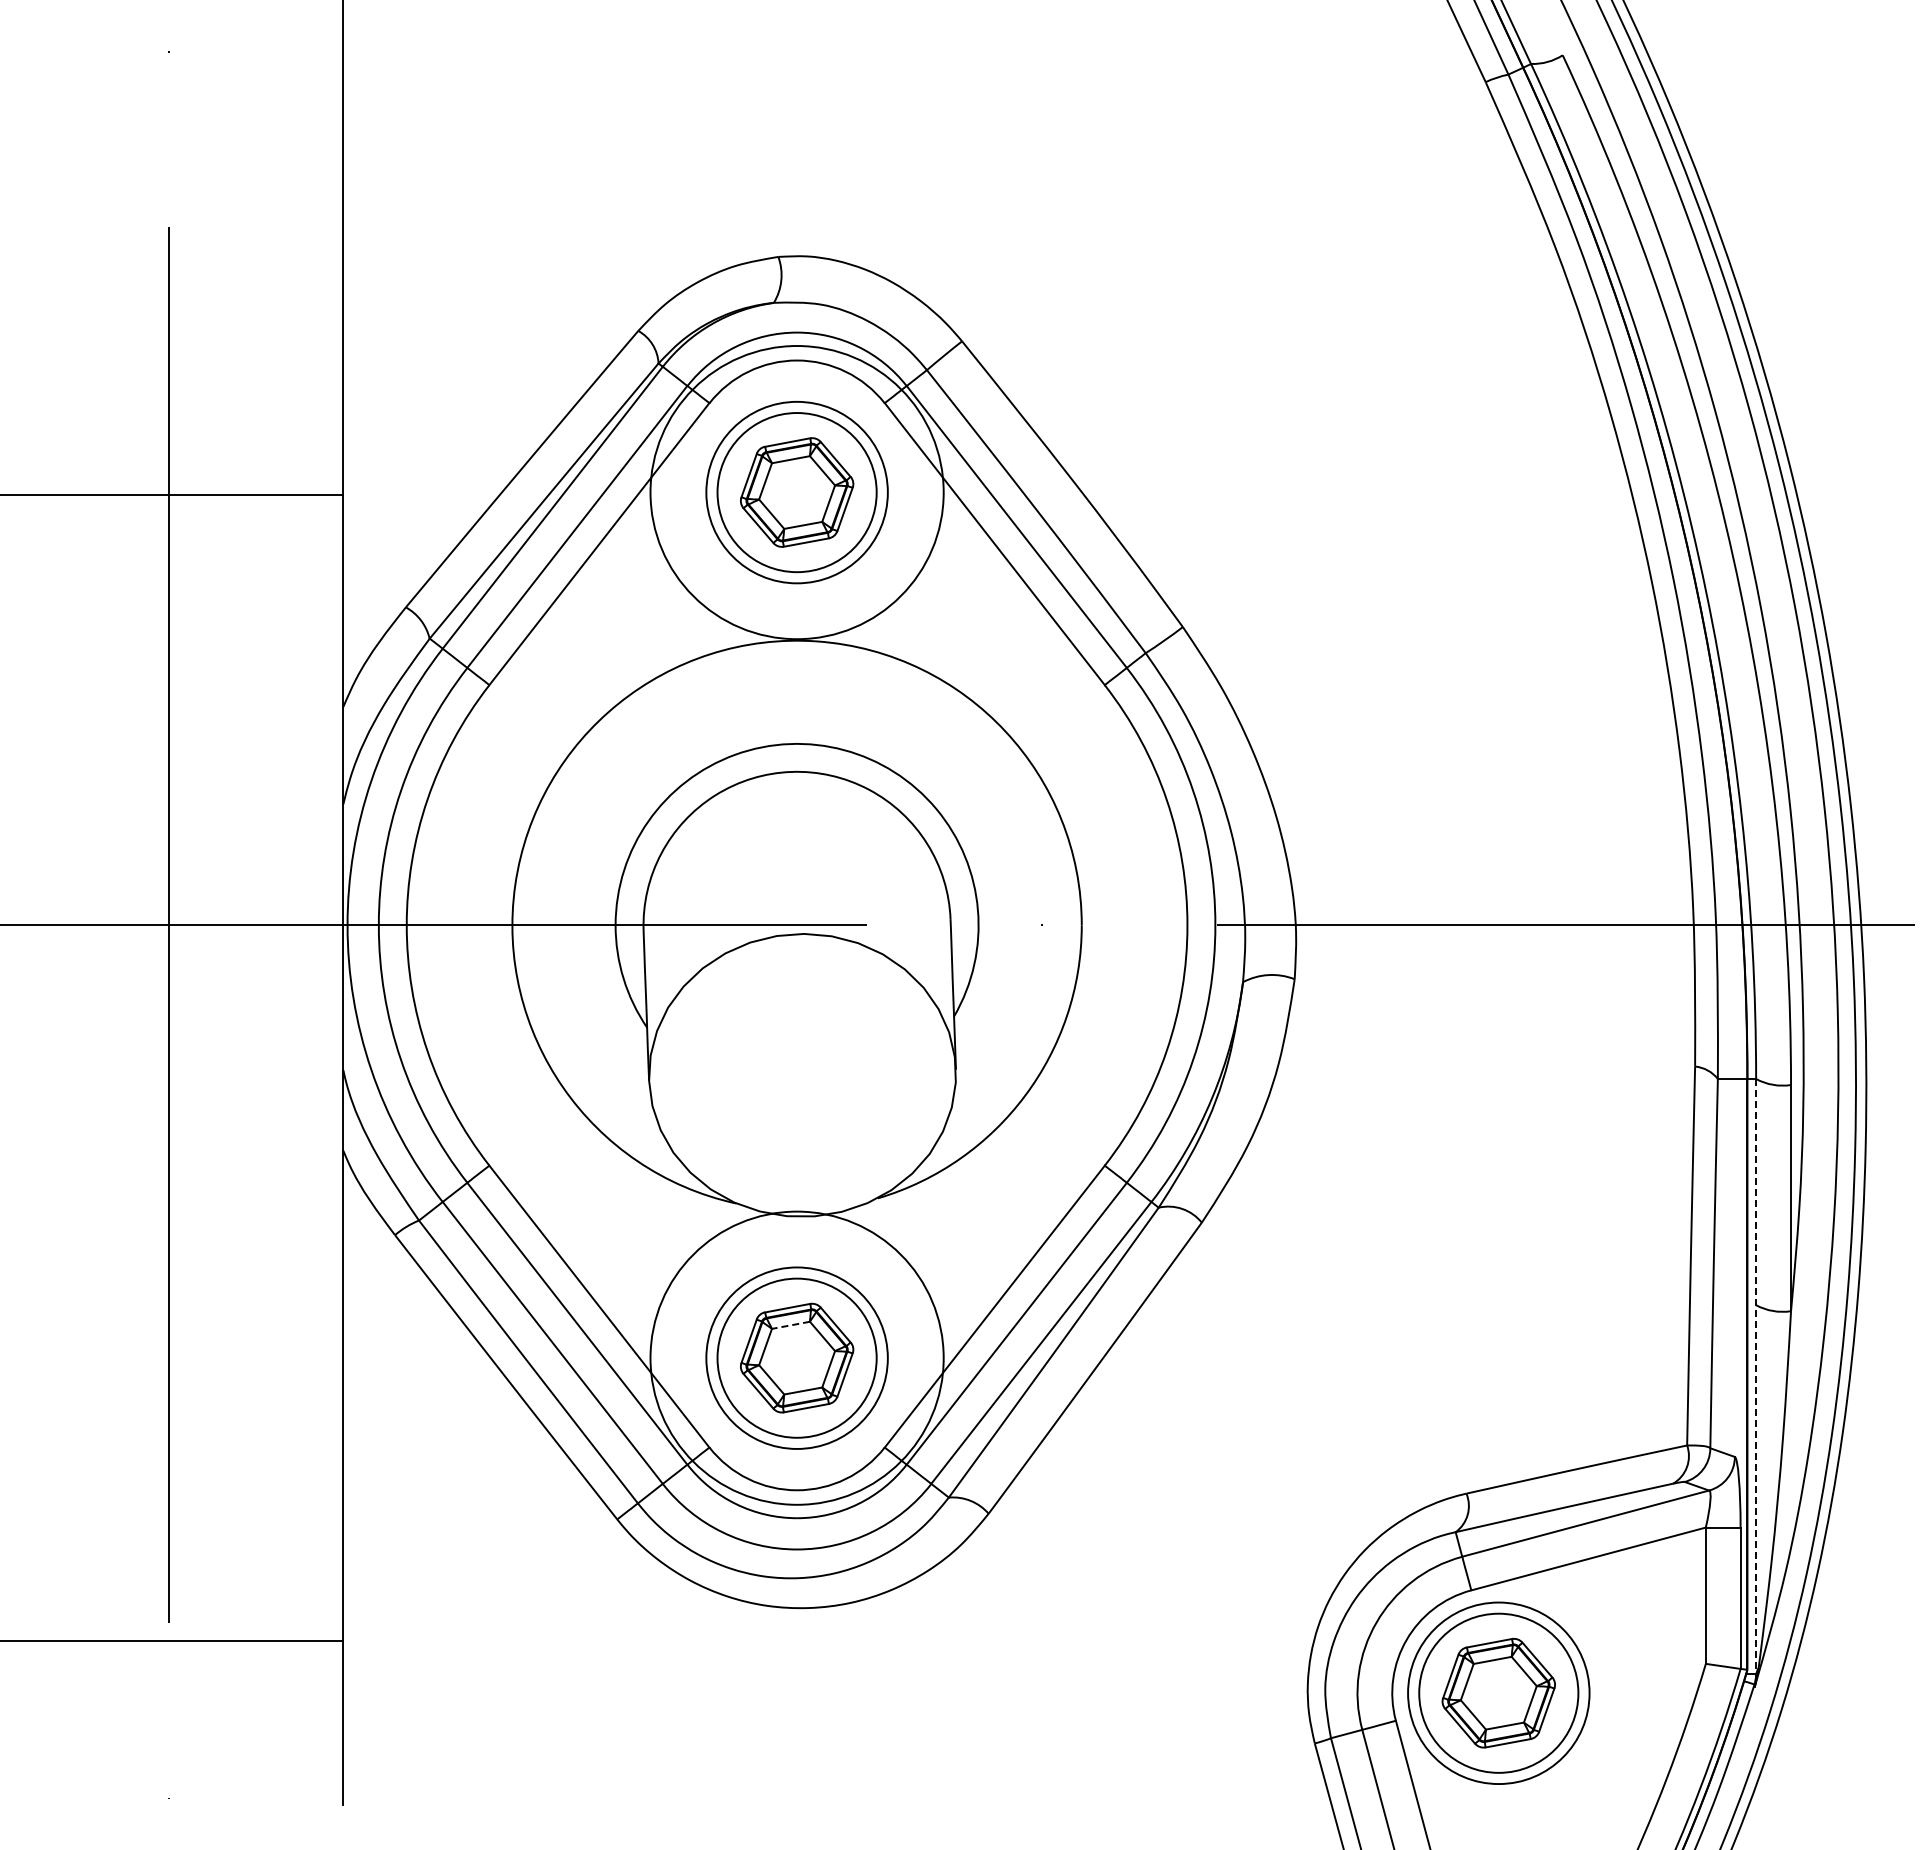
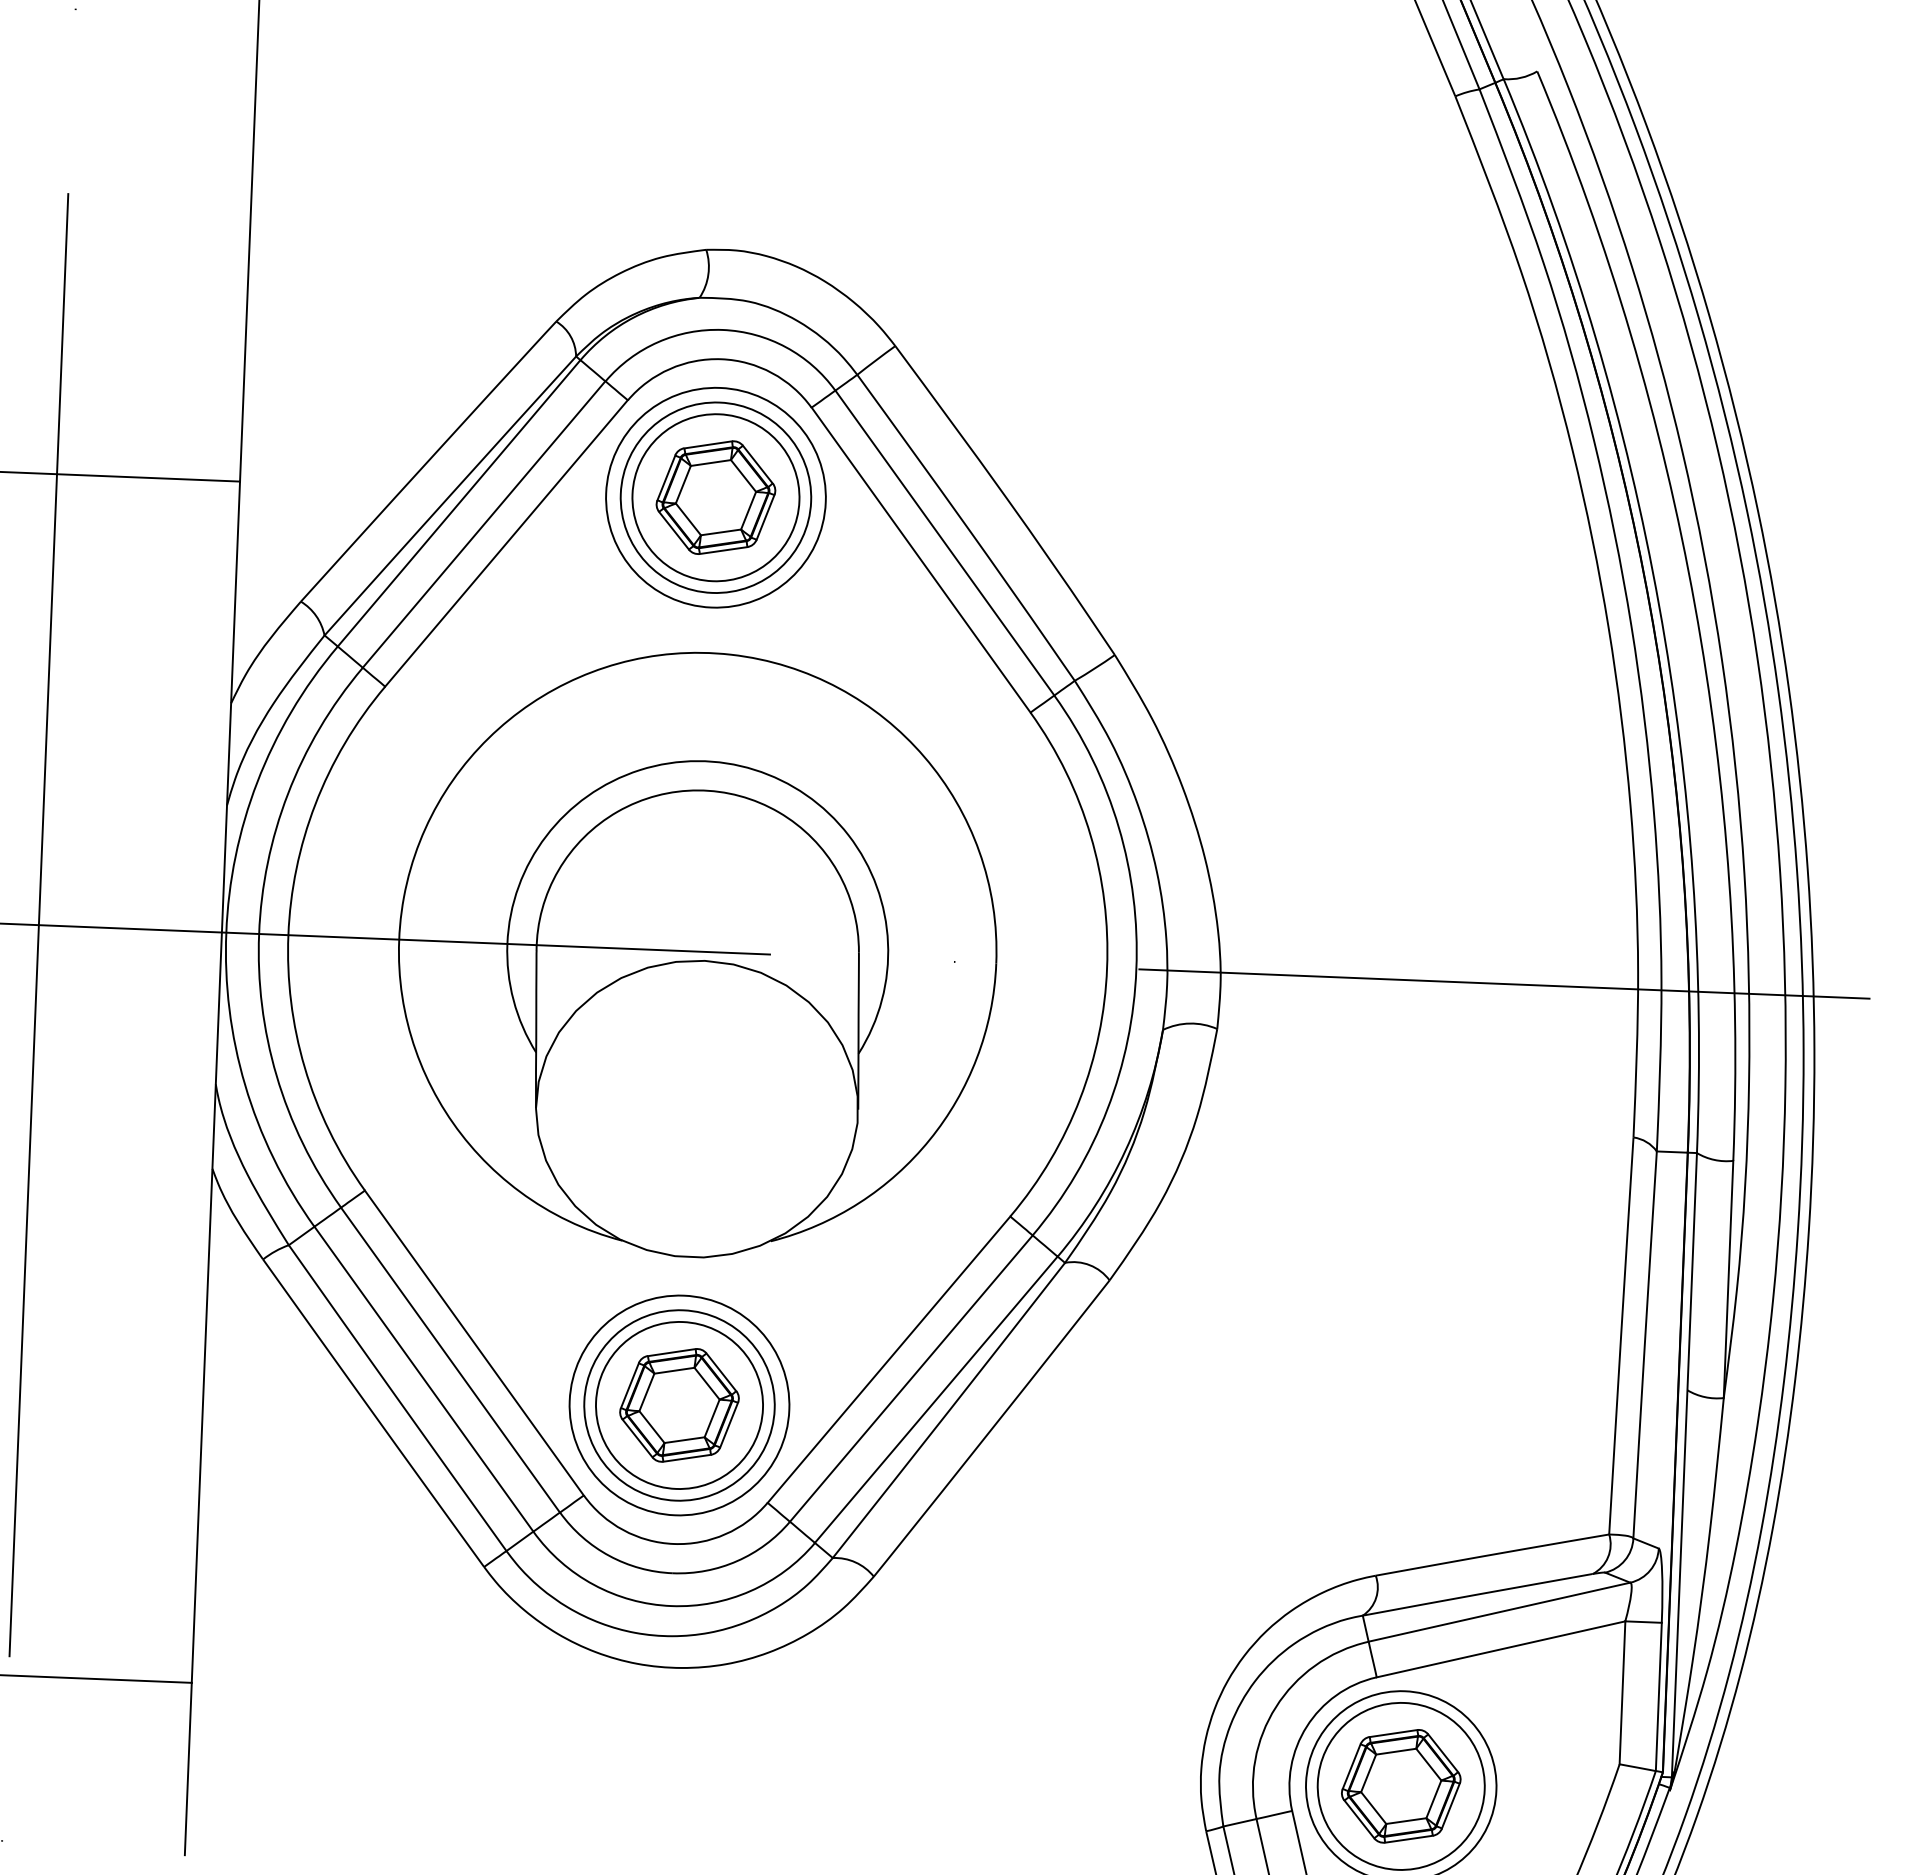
circle: (796, 492) -> (715, 497), size x0.71
line: (790, 1325) -> (673, 1370), dashed -> solid
circle: (796, 1357) -> (678, 1404), size x0.71
line: (1756, 1376) -> (1684, 1465), dashed -> solid

